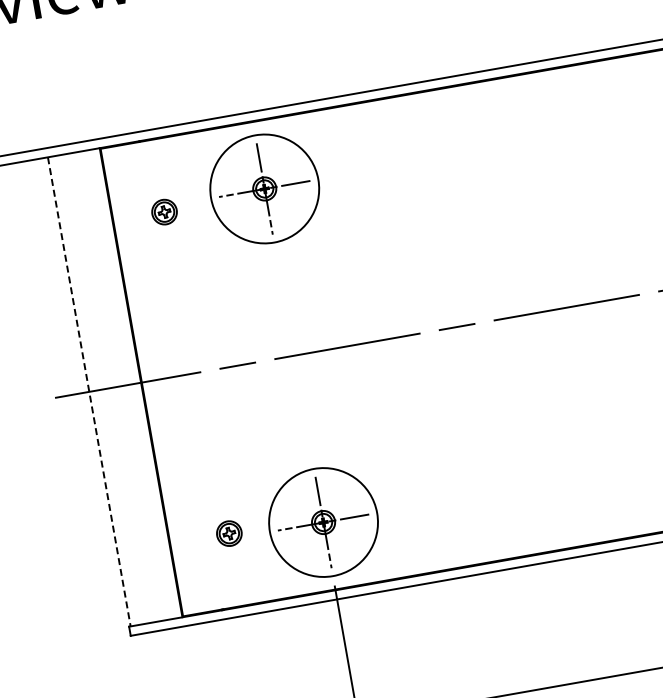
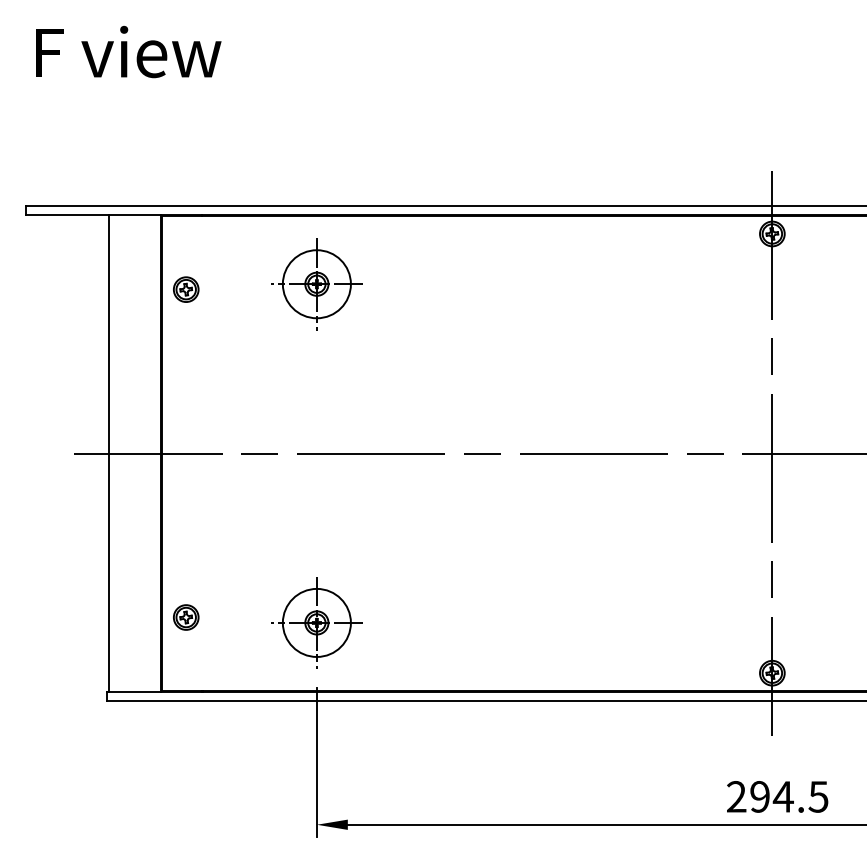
circle: (264, 189) -> (316, 284), size x0.62
part: (164, 211) -> (186, 289), moved
line: (89, 392) -> (108, 454), dashed -> solid
circle: (323, 522) -> (316, 622), size x0.62
part: (229, 533) -> (186, 617), moved

